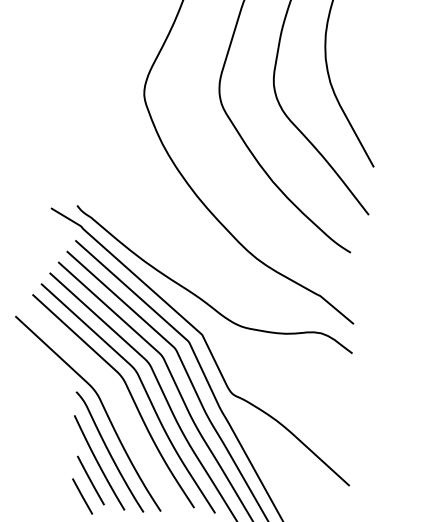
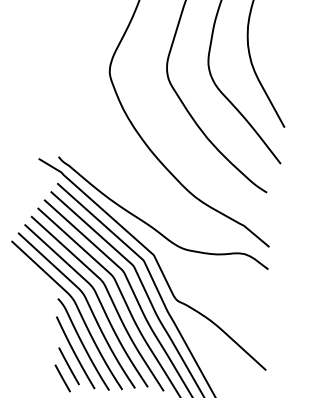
curve: (115, 399) -> (87, 304), added

